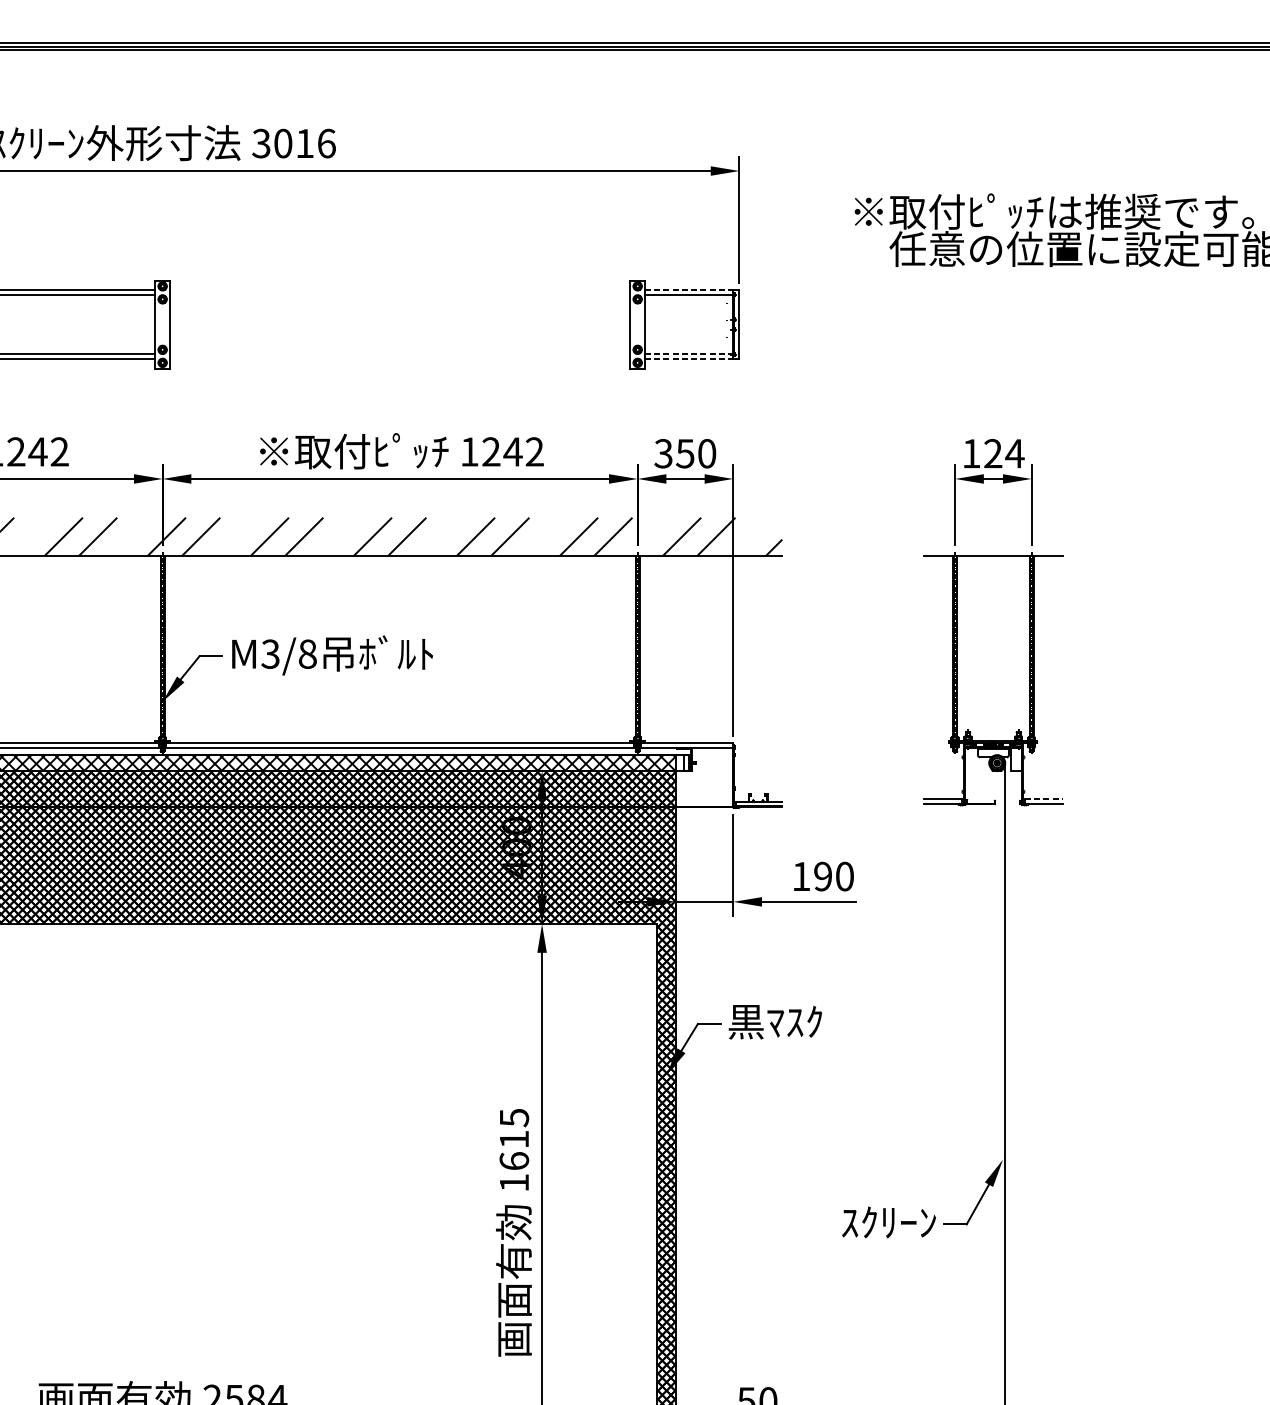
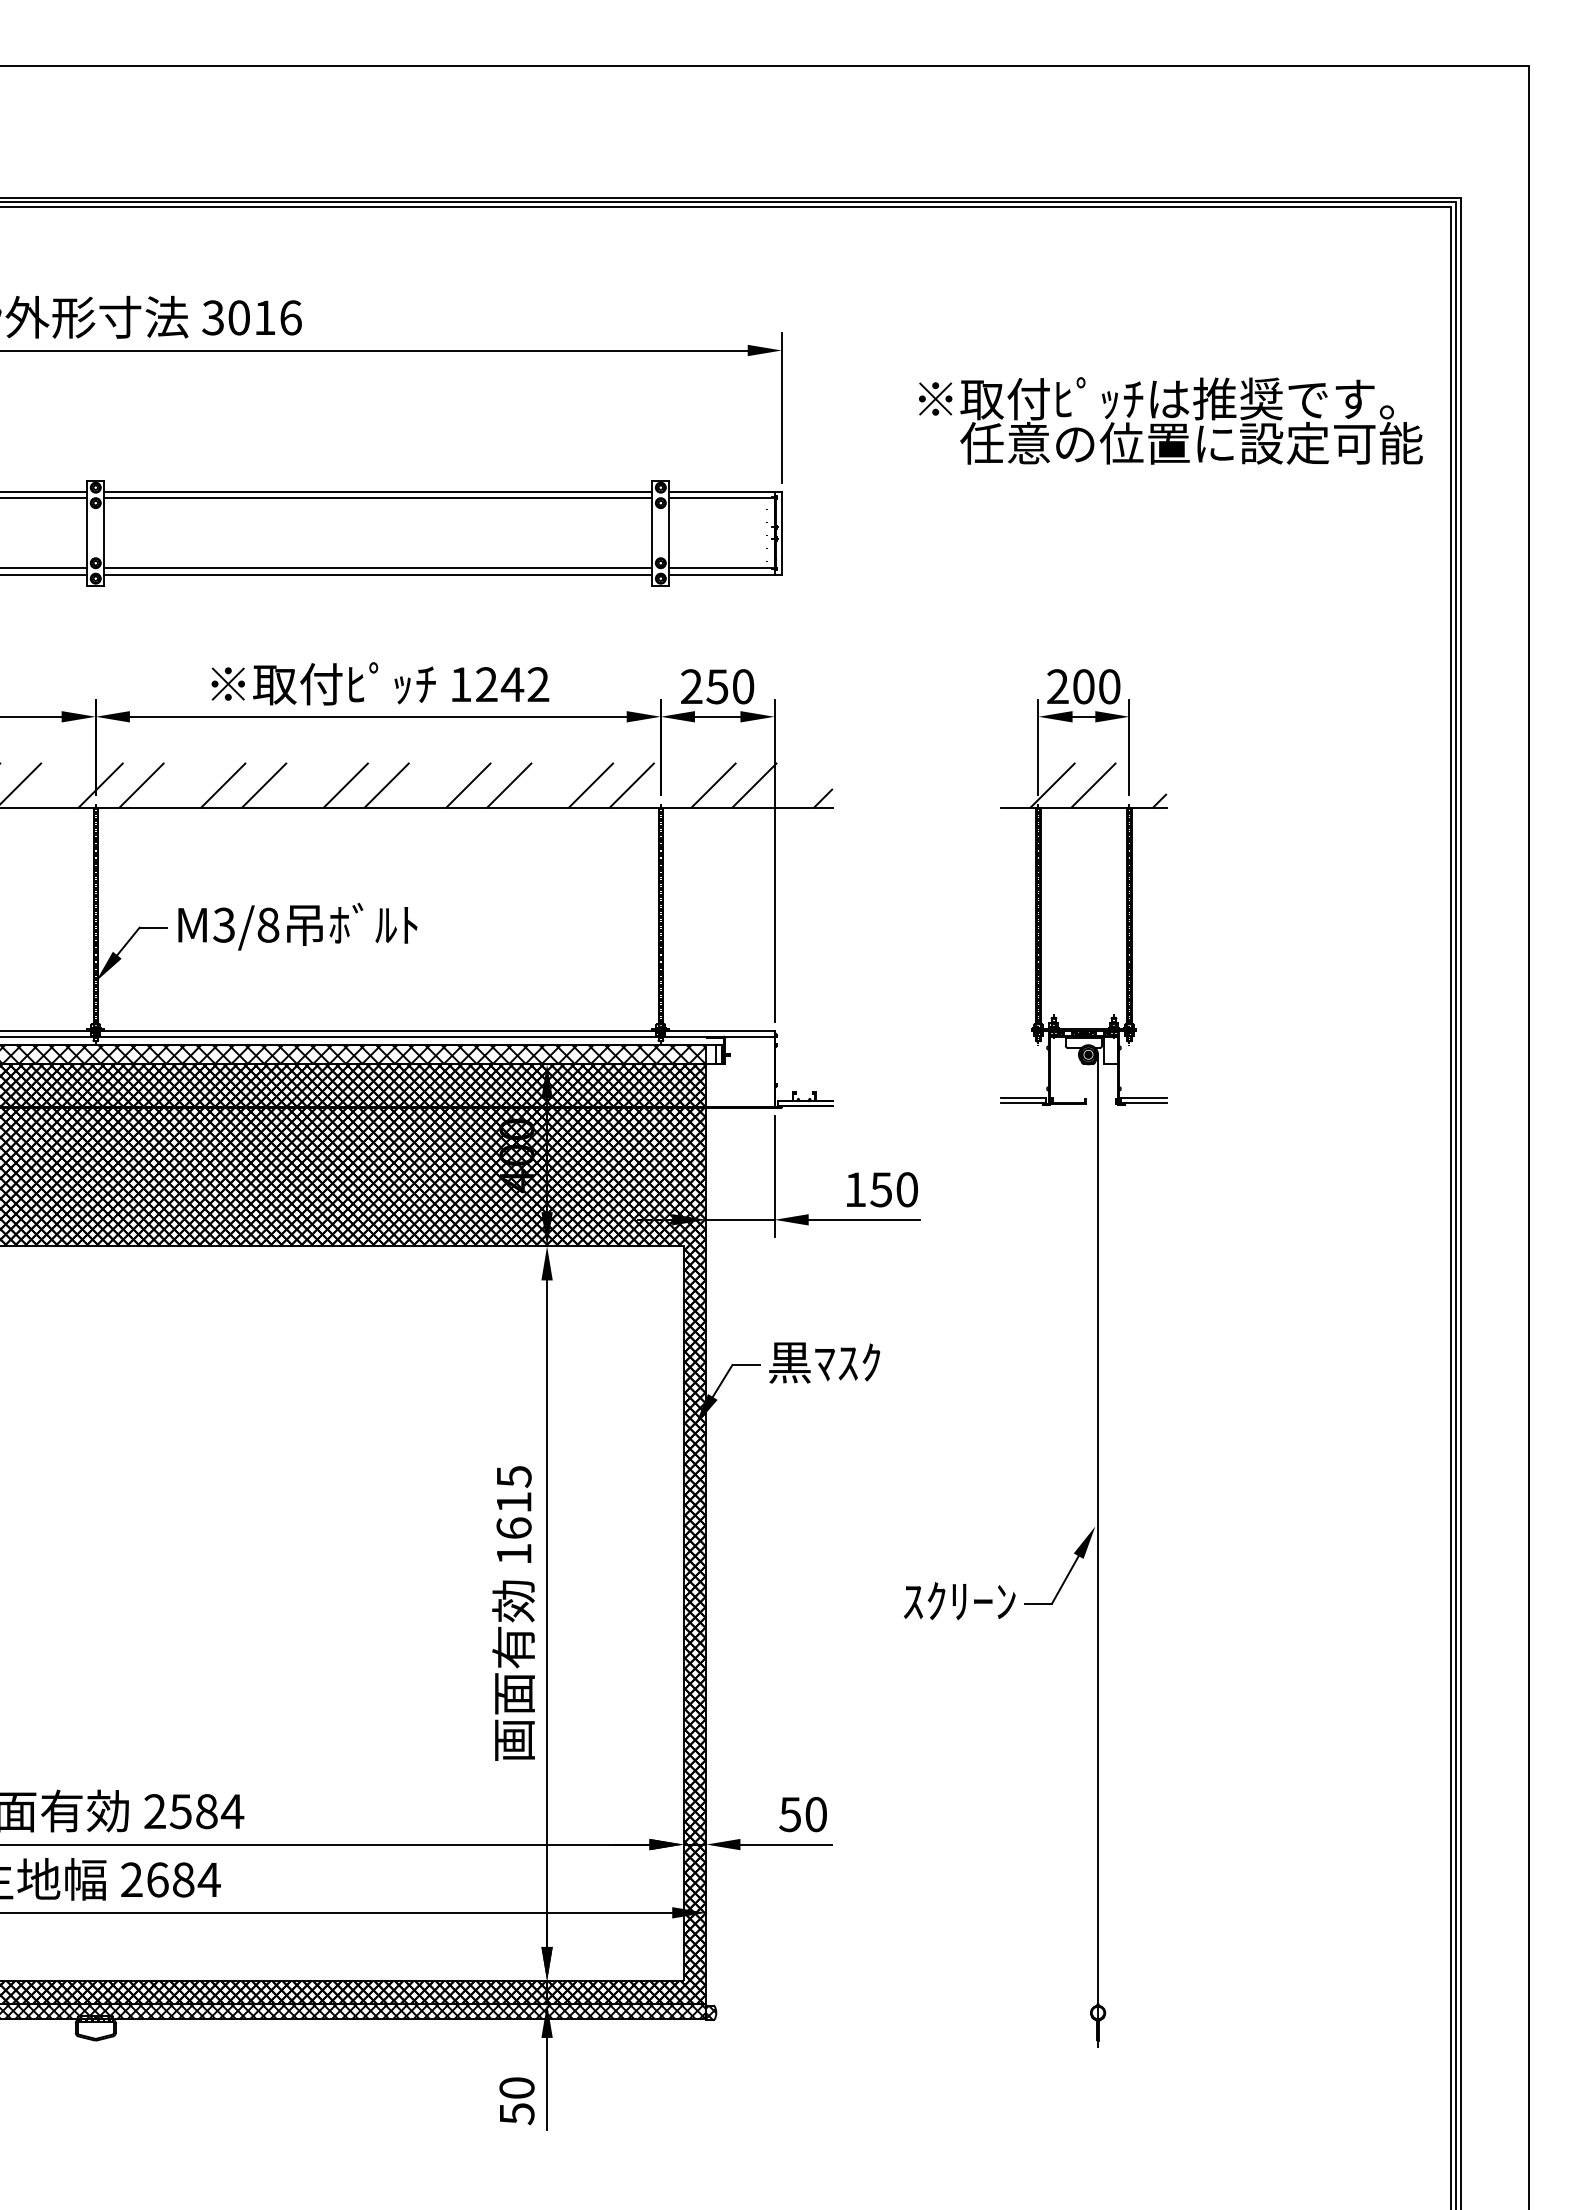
line: (400, 289) -> (378, 491), added
line: (689, 289) -> (722, 491), dashed -> solid
line: (400, 295) -> (378, 498), added
line: (400, 354) -> (378, 568), added
line: (689, 354) -> (722, 568), dashed -> solid
line: (400, 359) -> (378, 574), added
line: (689, 359) -> (722, 574), dashed -> solid
text: (993, 453) -> (1084, 686), 124 -> 200
text: (663, 454) -> (691, 687), 350 -> 250
hatch: (1004, 536) -> (1097, 785), added
line: (1044, 799) -> (1144, 1097), dashed -> solid
text: (822, 876) -> (880, 1189), 190 -> 150

